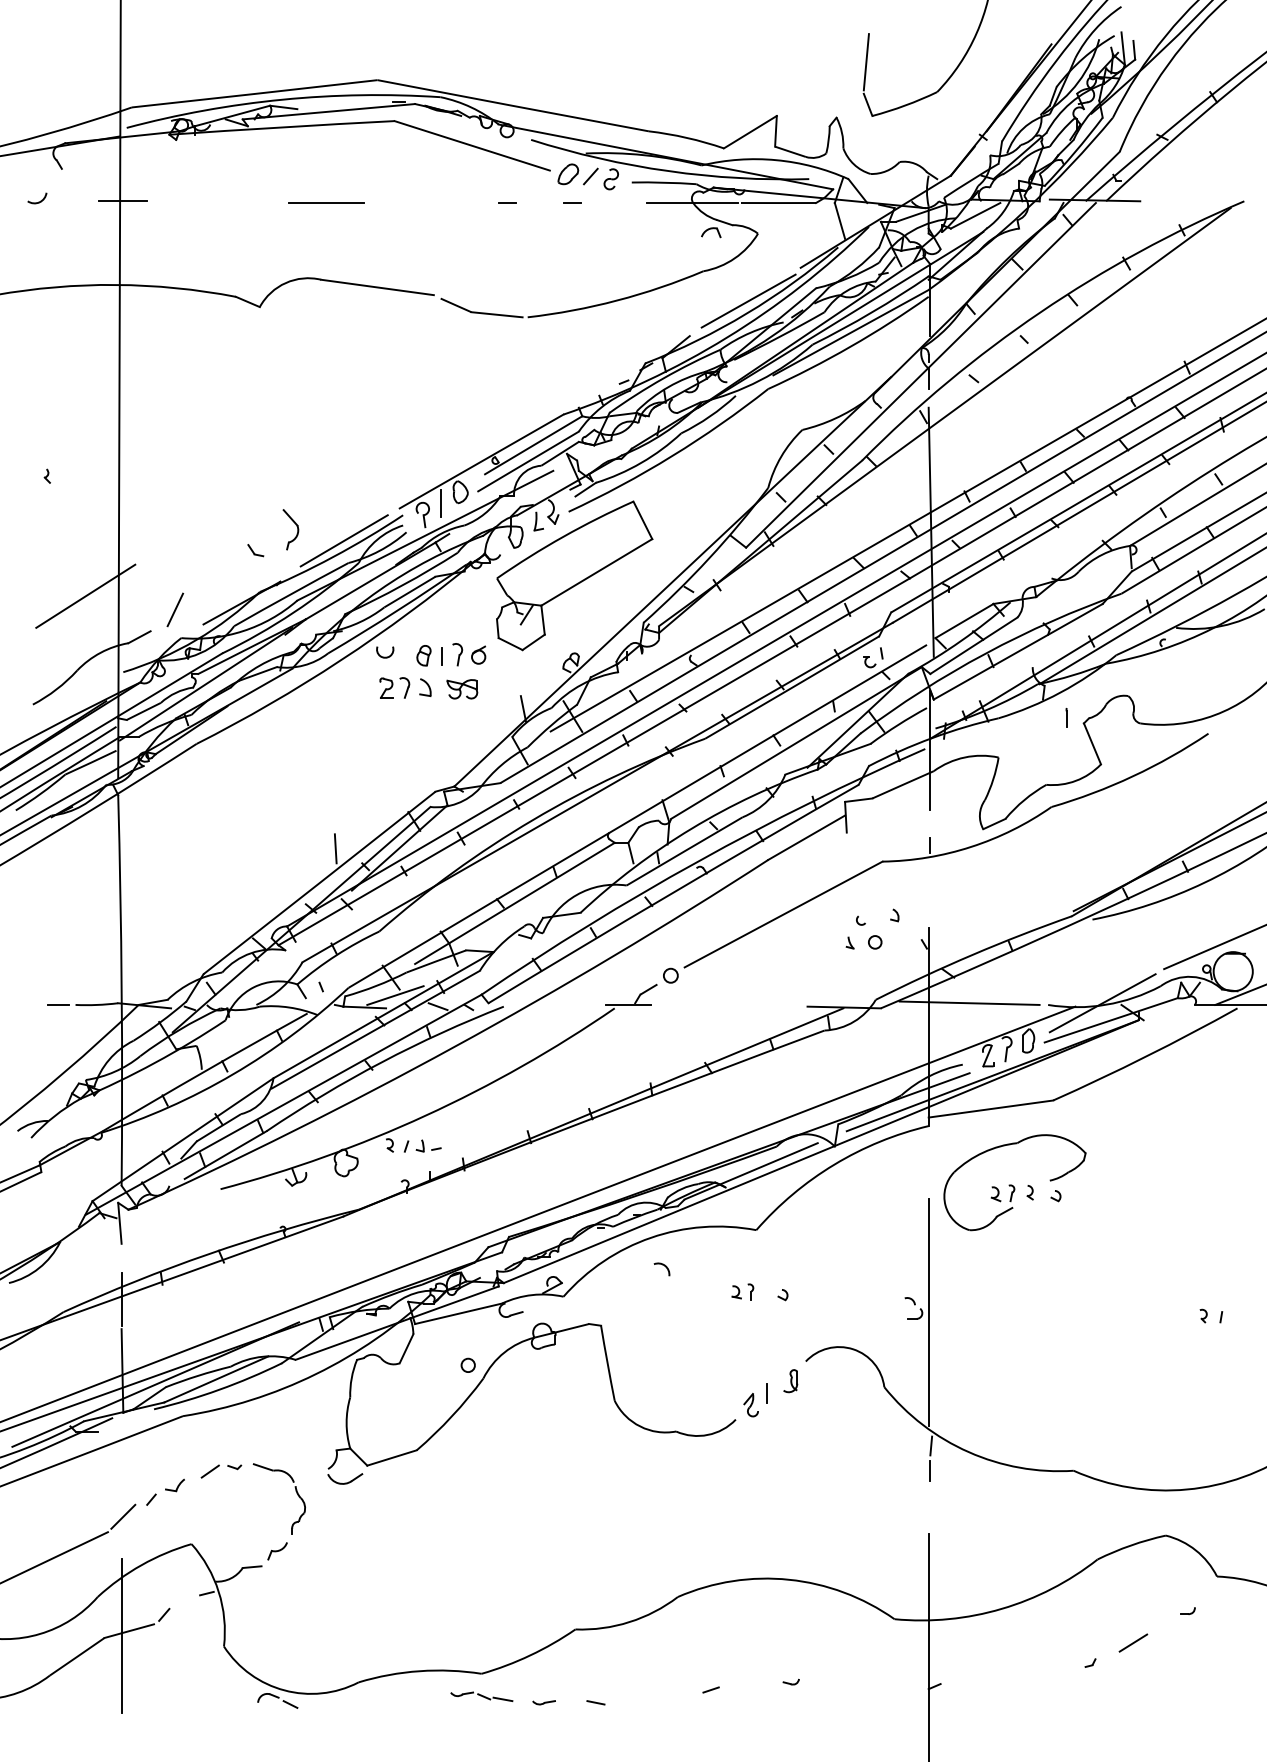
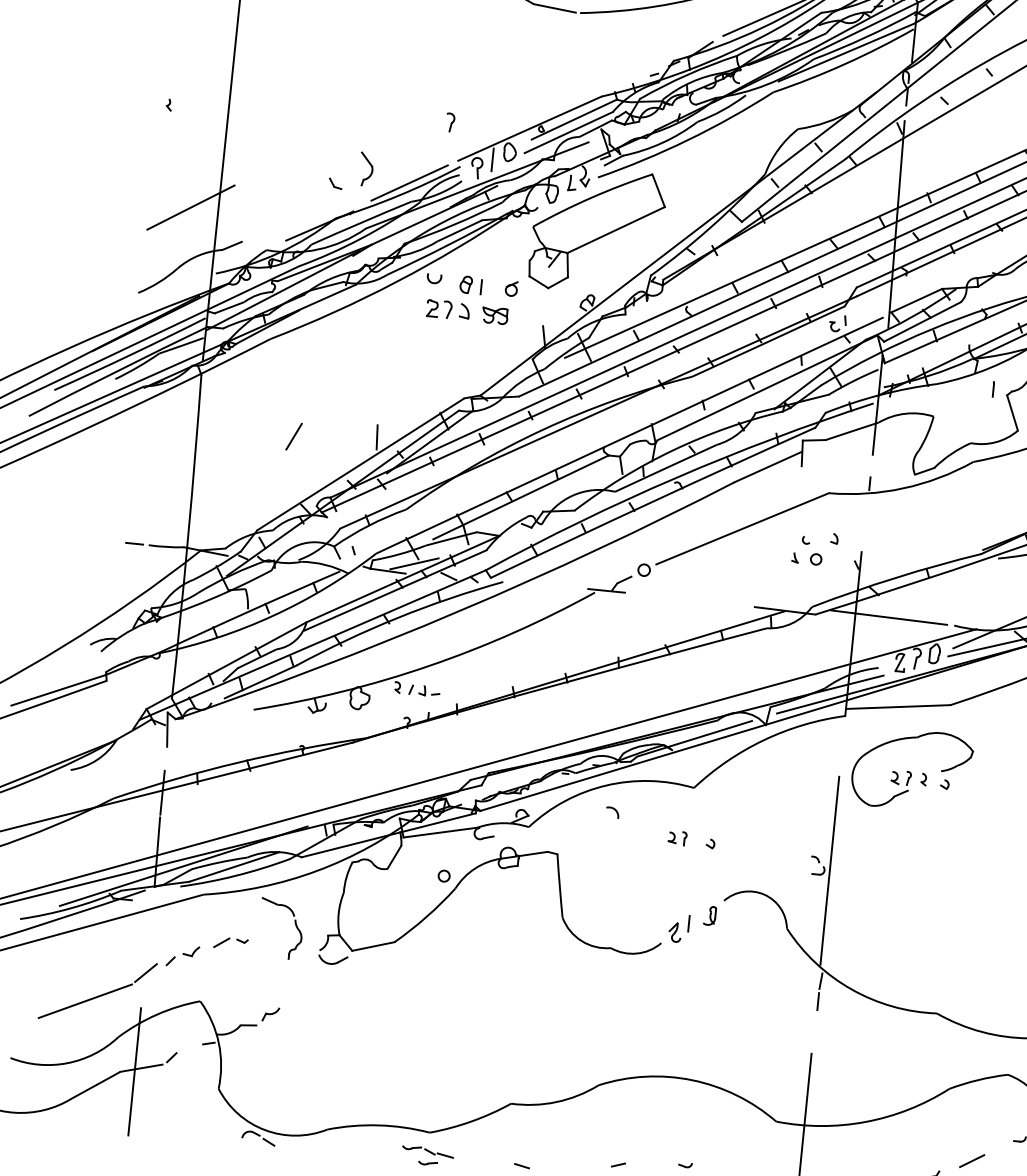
line: (175, 609) -> (294, 436), moved
part: (457, 654) -> (450, 122), moved
part: (295, 1491) -> (294, 924), moved
part: (543, 1702) -> (427, 1163), moved

